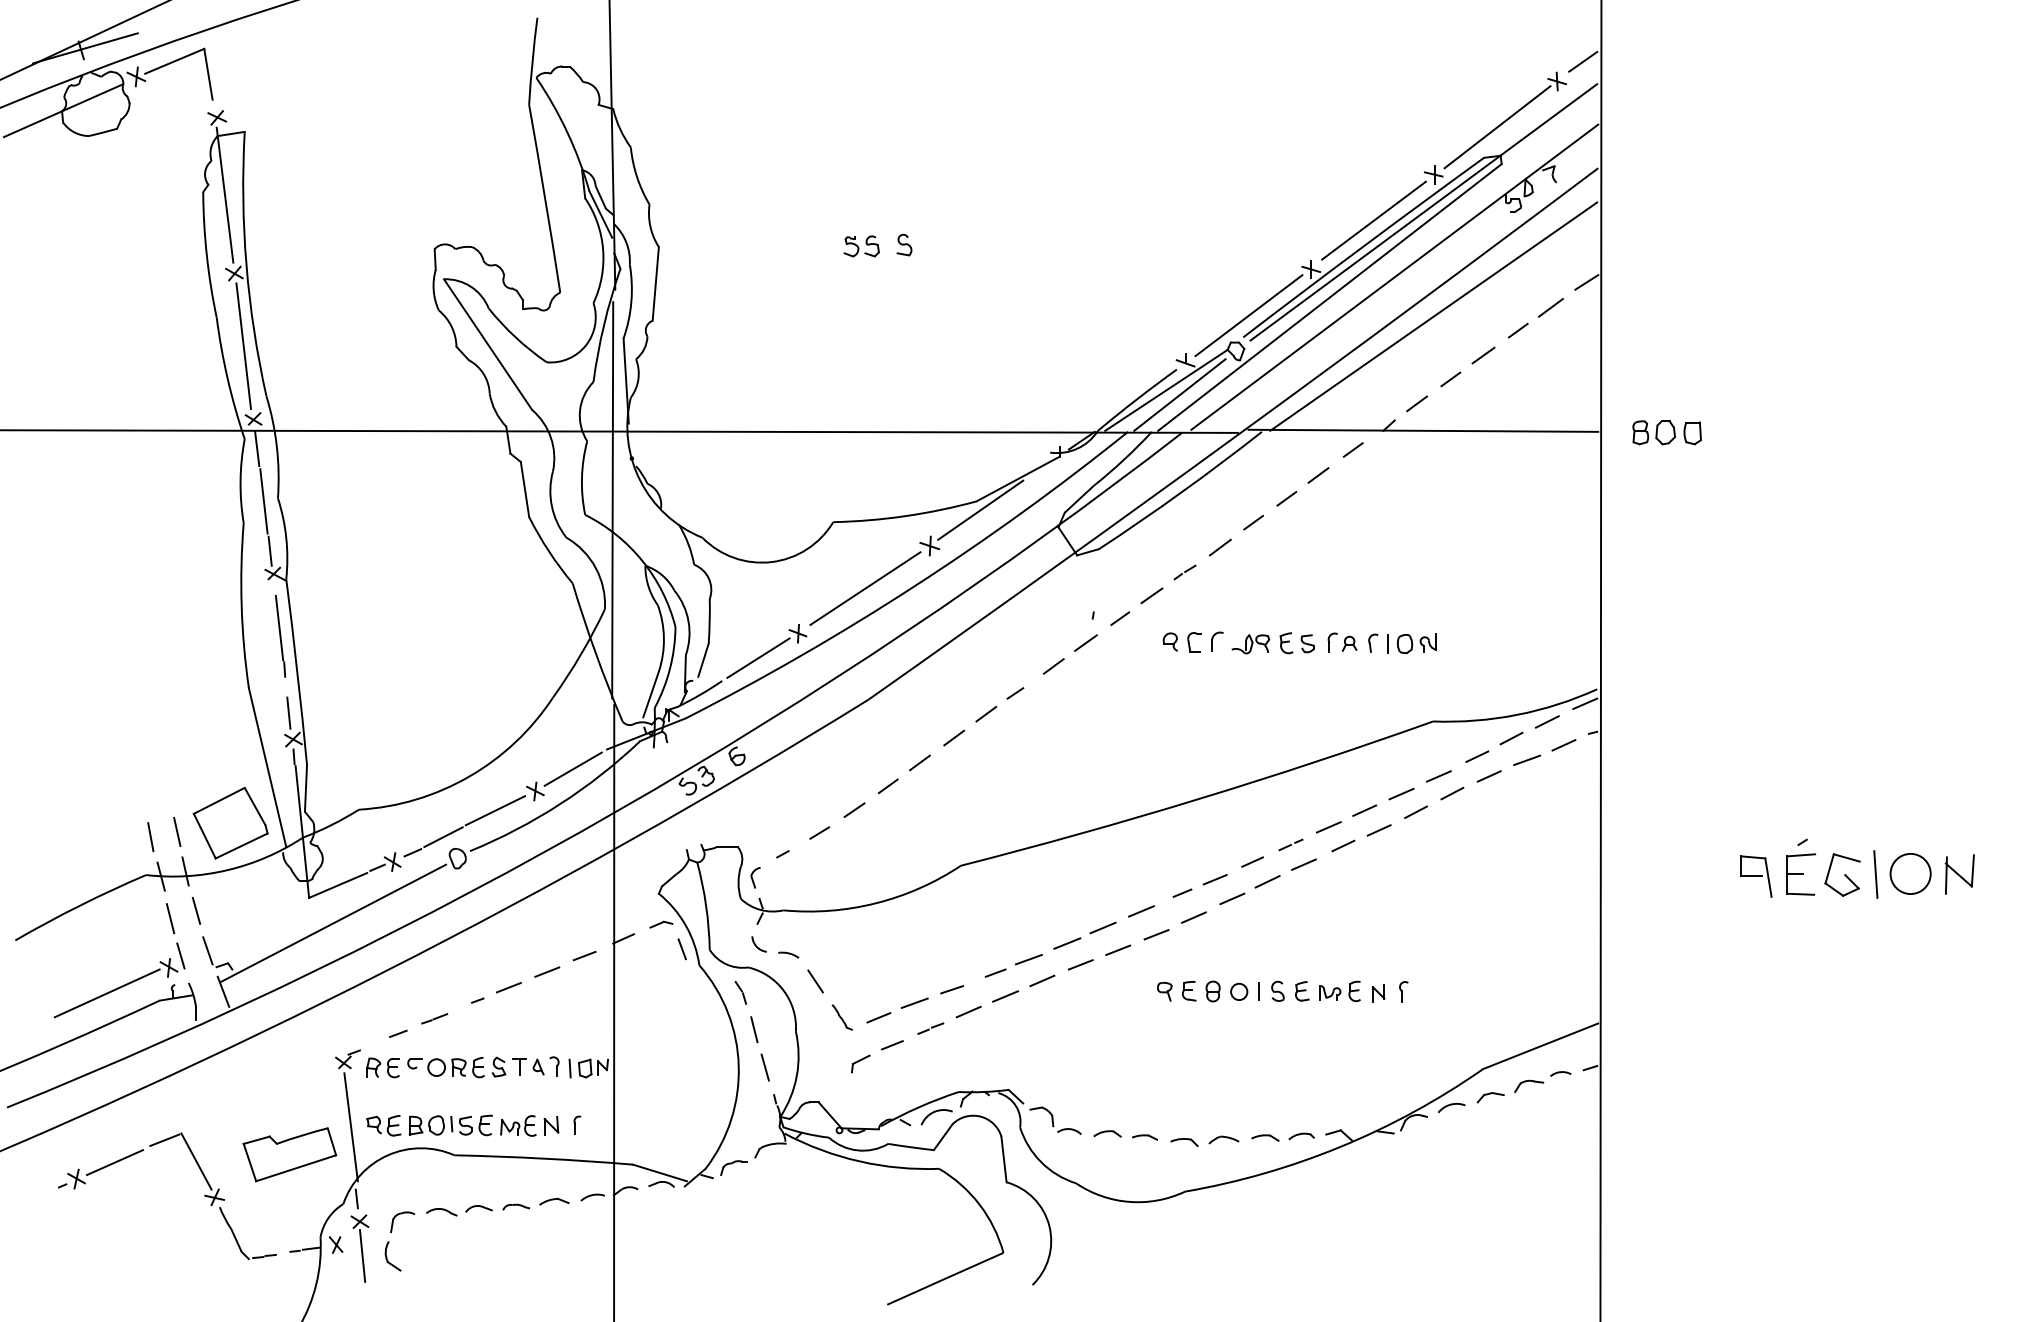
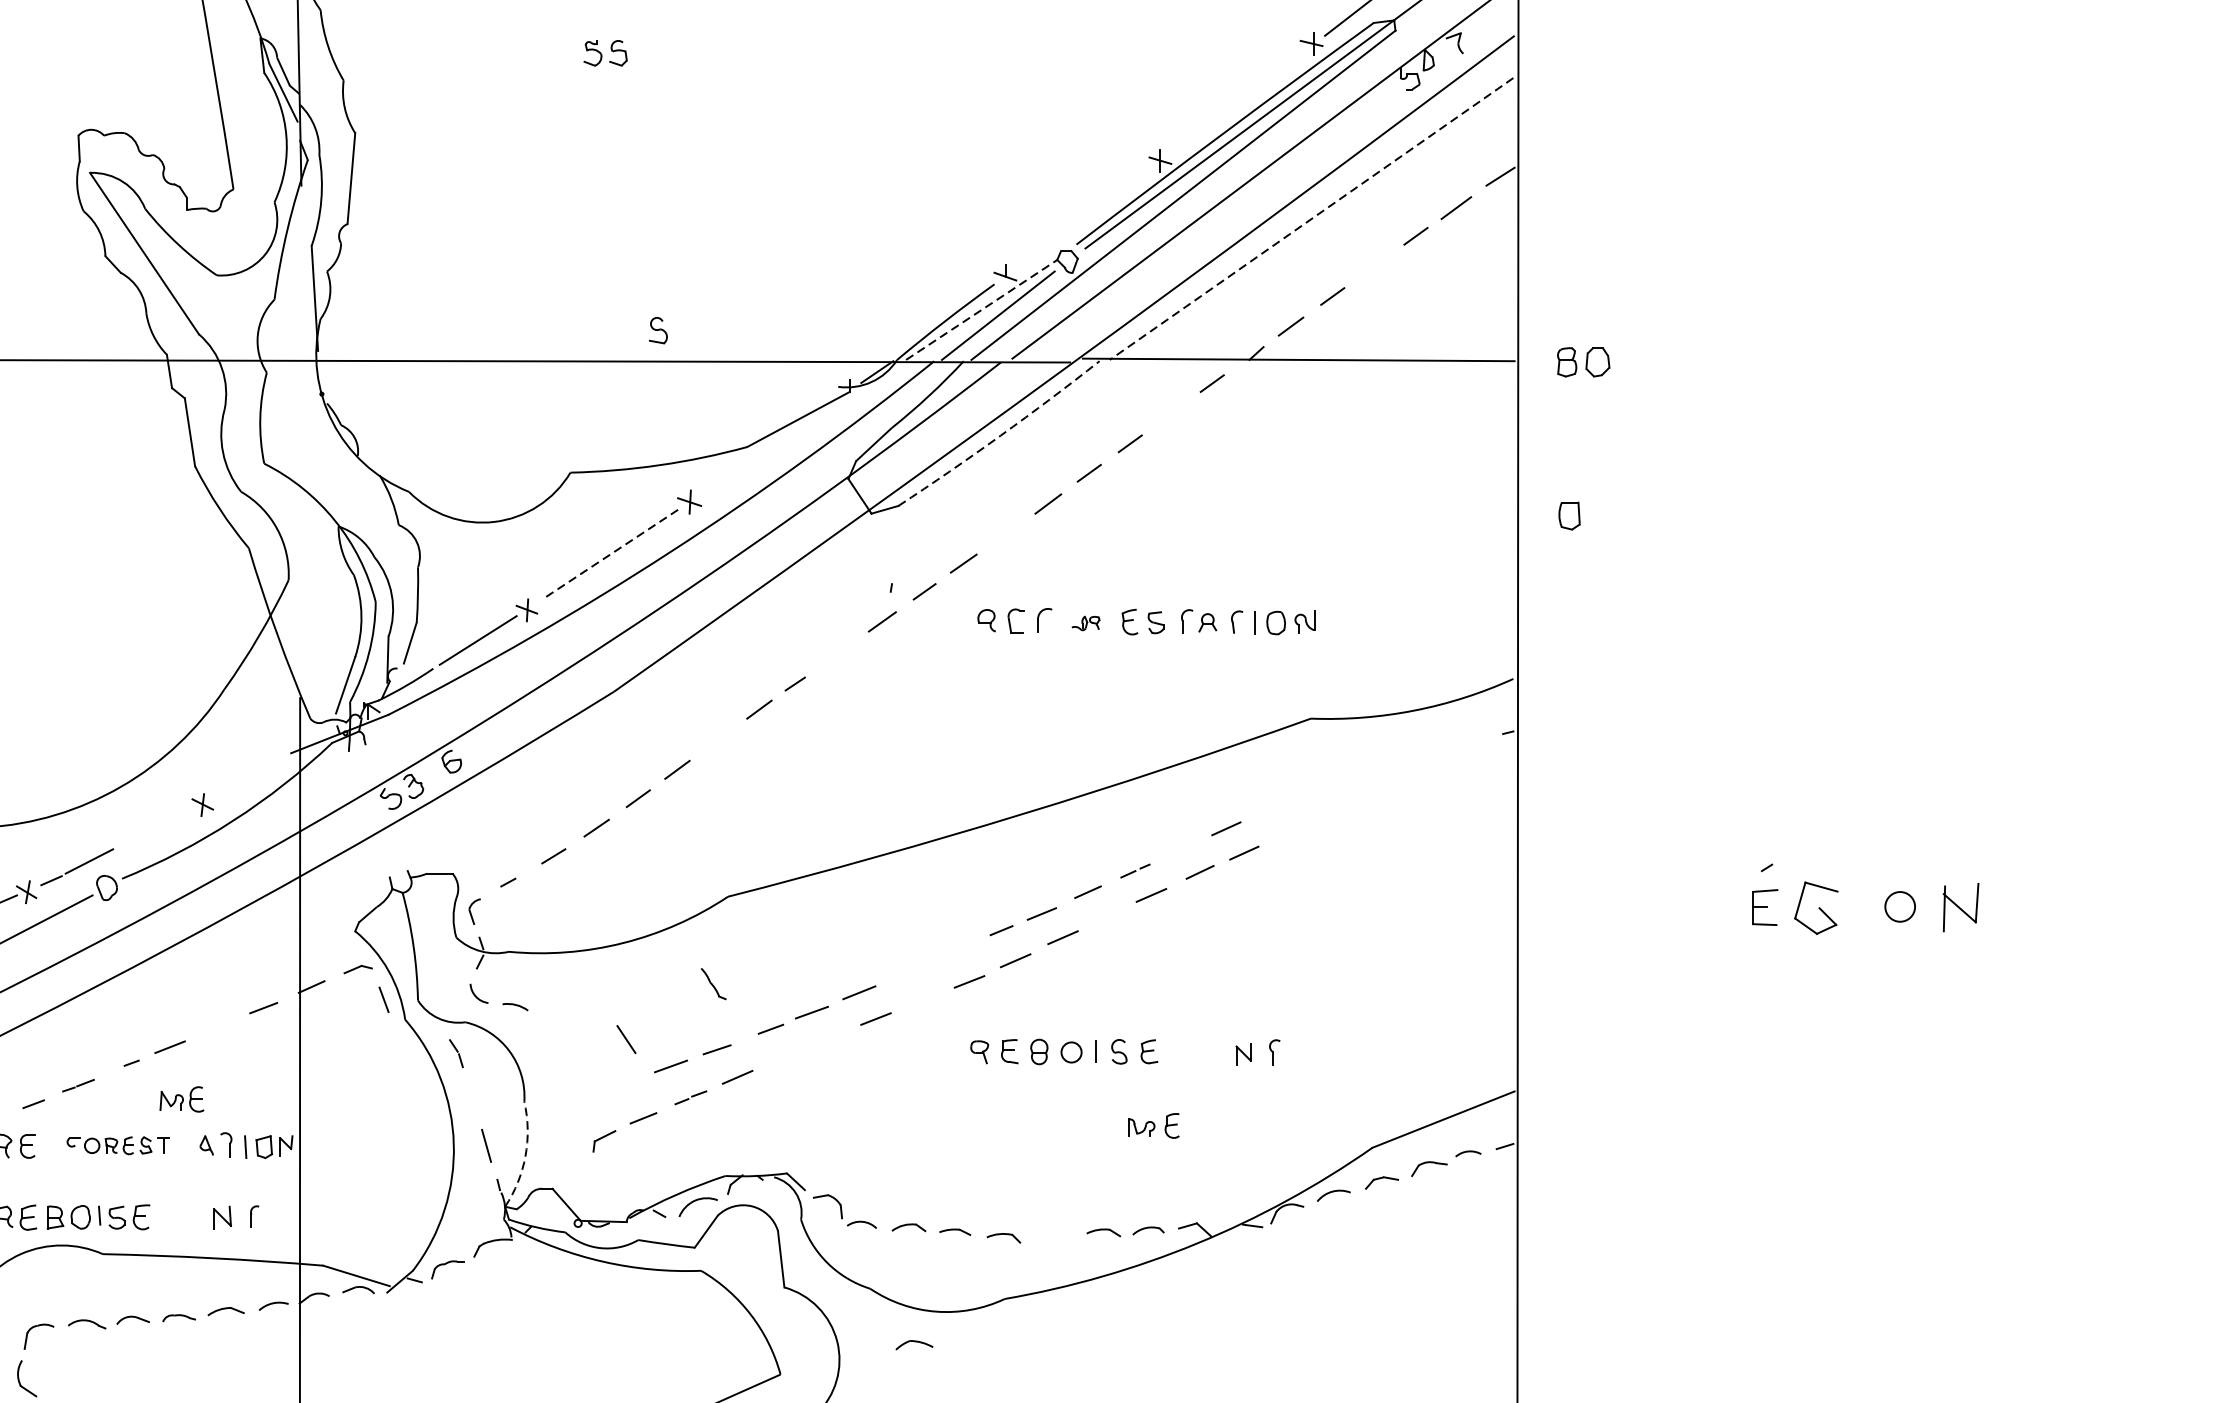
line: (1373, 220) -> (1237, 100), removed
part: (904, 244) -> (658, 329), moved
part: (861, 246) -> (605, 53), moved
line: (1248, 315) -> (1082, 217), removed
line: (1433, 316) -> (1311, 218), solid -> dashed
line: (1483, 355) -> (1373, 266), removed
line: (1166, 390) -> (981, 310), solid -> dashed
part: (1692, 433) -> (1569, 516), moved
line: (1318, 475) -> (1169, 415), removed
arc: (1181, 492) -> (1000, 436), solid -> dashed
line: (612, 500) -> (297, 445), removed
line: (980, 509) -> (752, 457), removed
line: (1184, 572) -> (1003, 534), removed
line: (865, 588) -> (610, 554), solid -> dashed
part: (1250, 644) -> (1085, 623), size x0.6
line: (1053, 666) -> (842, 650), removed
line: (1585, 703) -> (1498, 696), removed
line: (1546, 721) -> (1450, 718), removed
line: (954, 737) -> (720, 738), removed
line: (1511, 738) -> (1407, 739), removed
line: (1563, 745) -> (1471, 748), removed
line: (1477, 756) -> (1365, 761), removed
line: (1526, 759) -> (1426, 765), removed
line: (572, 768) -> (248, 776), removed
line: (1438, 776) -> (1317, 786), removed
line: (1488, 776) -> (1379, 786), removed
line: (1401, 793) -> (1271, 807), removed
line: (1452, 793) -> (1334, 807), removed
line: (495, 810) -> (153, 828), removed
line: (1415, 811) -> (1289, 829), removed
line: (1328, 827) -> (1181, 849), removed
circle: (1910, 873) -> (1900, 906), size x0.6
part: (1801, 874) -> (1765, 907), size x0.7
line: (1875, 874) -> (1856, 907), removed
part: (1756, 876) -> (1710, 910), removed
line: (1267, 881) -> (1106, 916), removed
line: (1141, 911) -> (950, 953), removed
line: (1102, 927) -> (902, 972), removed
line: (1117, 949) -> (921, 1000), removed
line: (547, 971) -> (217, 1027), removed
line: (1042, 980) -> (828, 1038), removed
line: (815, 981) -> (626, 1039), moved
part: (1339, 990) -> (1153, 1124), moved
line: (1005, 996) -> (783, 1058), removed
part: (841, 1017) -> (712, 984), moved
line: (878, 1017) -> (626, 1084), removed
line: (754, 1029) -> (473, 1098), removed
part: (466, 1067) -> (117, 1145), size x0.7
arc: (796, 1075) -> (525, 1155), solid -> dashed
part: (518, 1125) -> (181, 1098), moved
part: (1223, 1139) -> (913, 1344), moved

